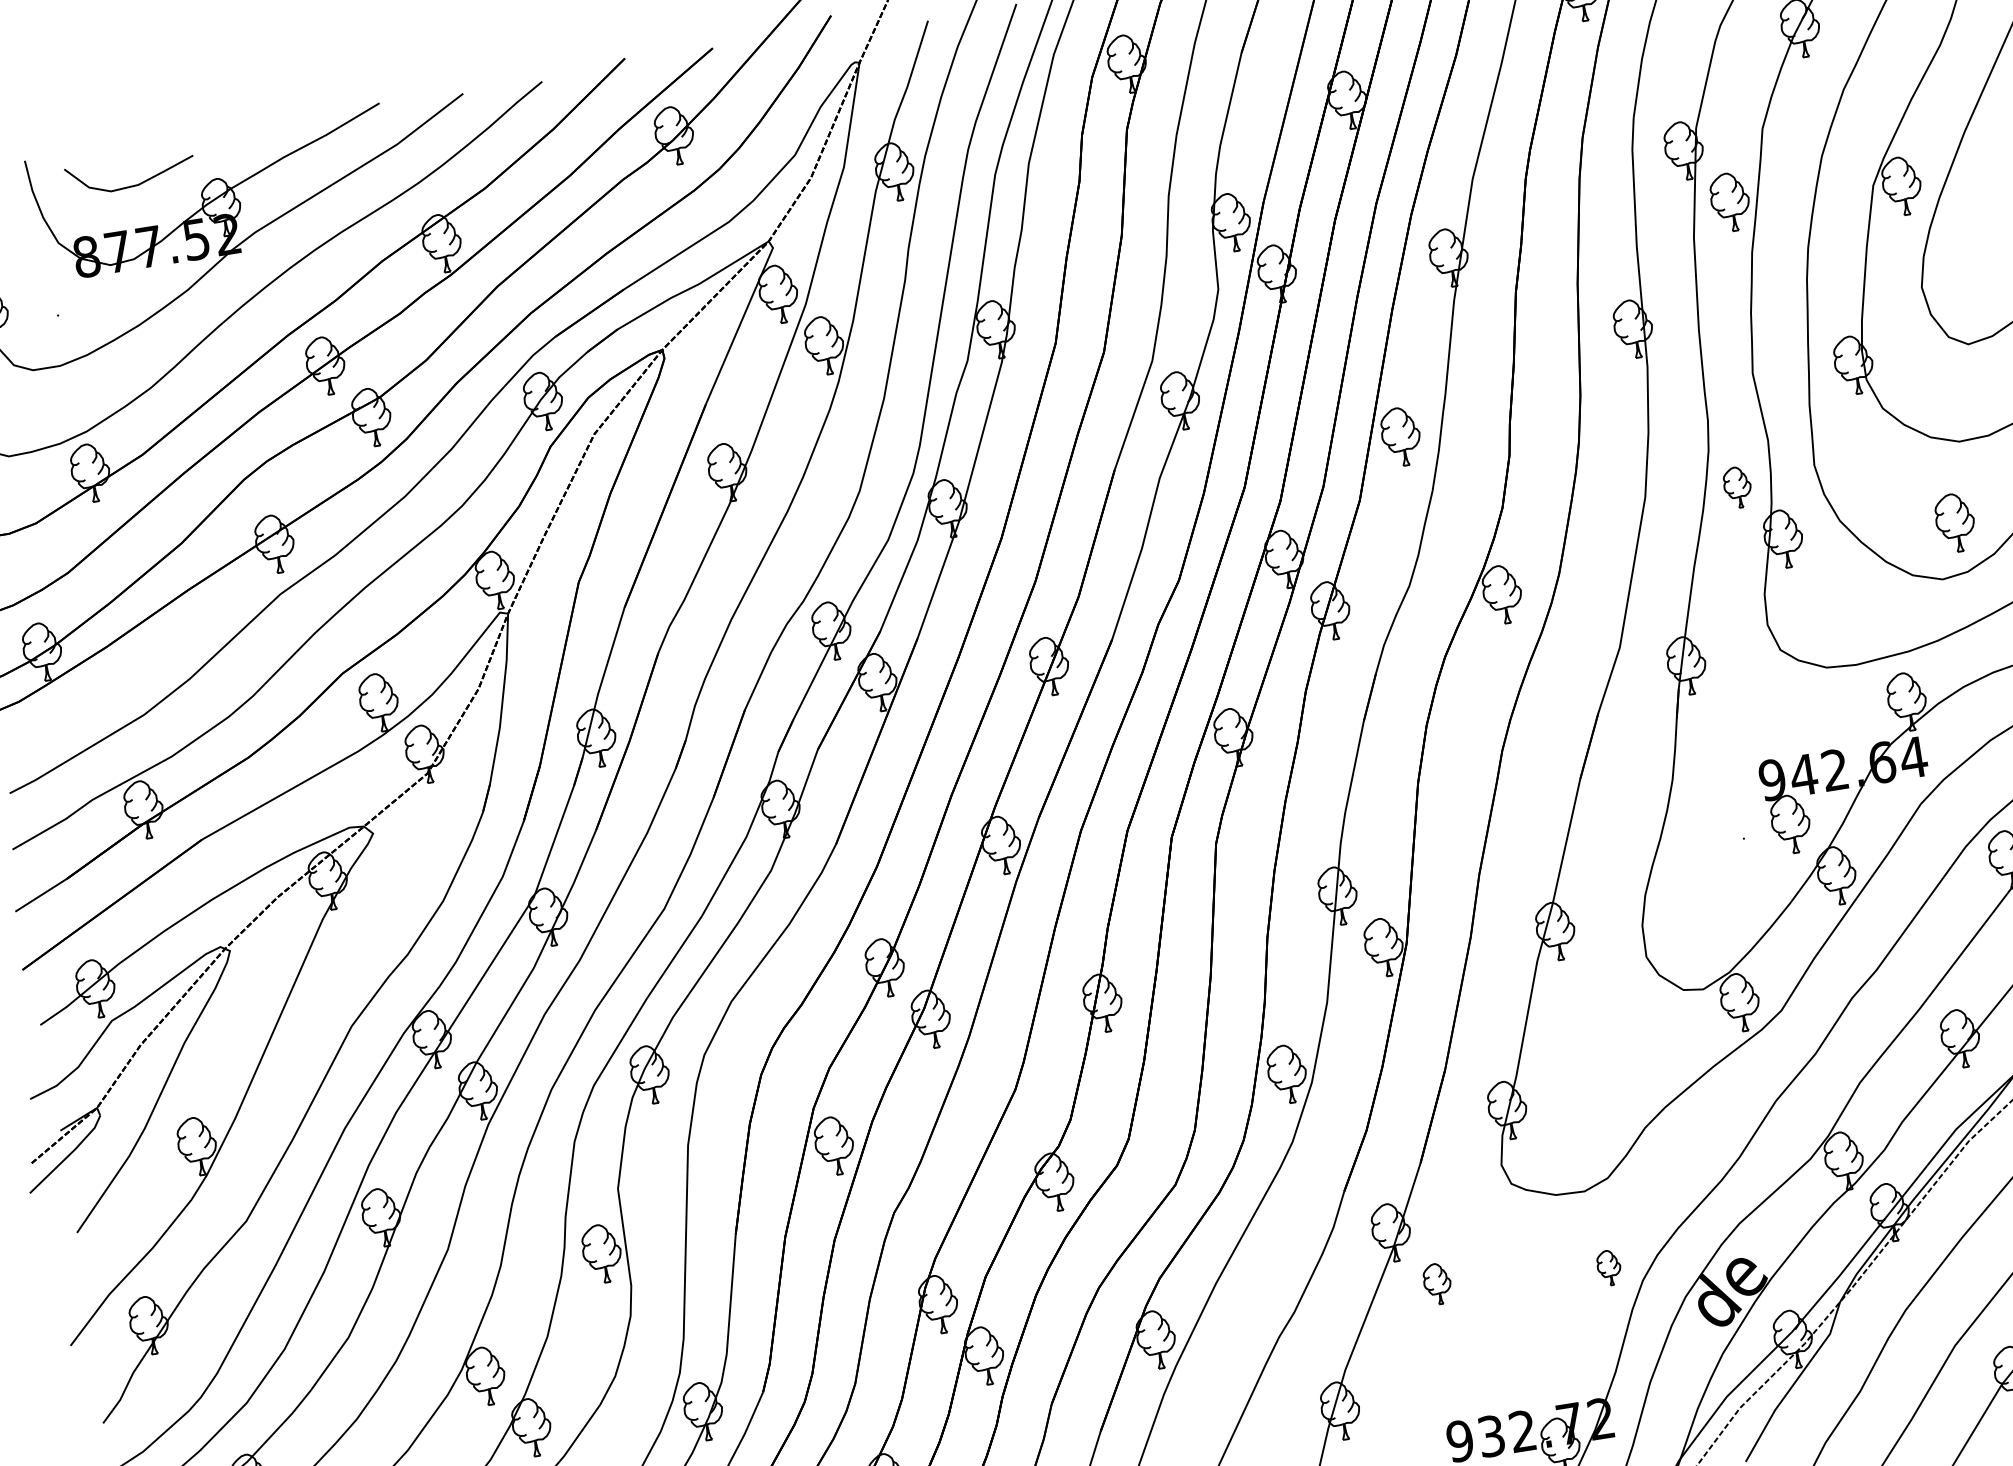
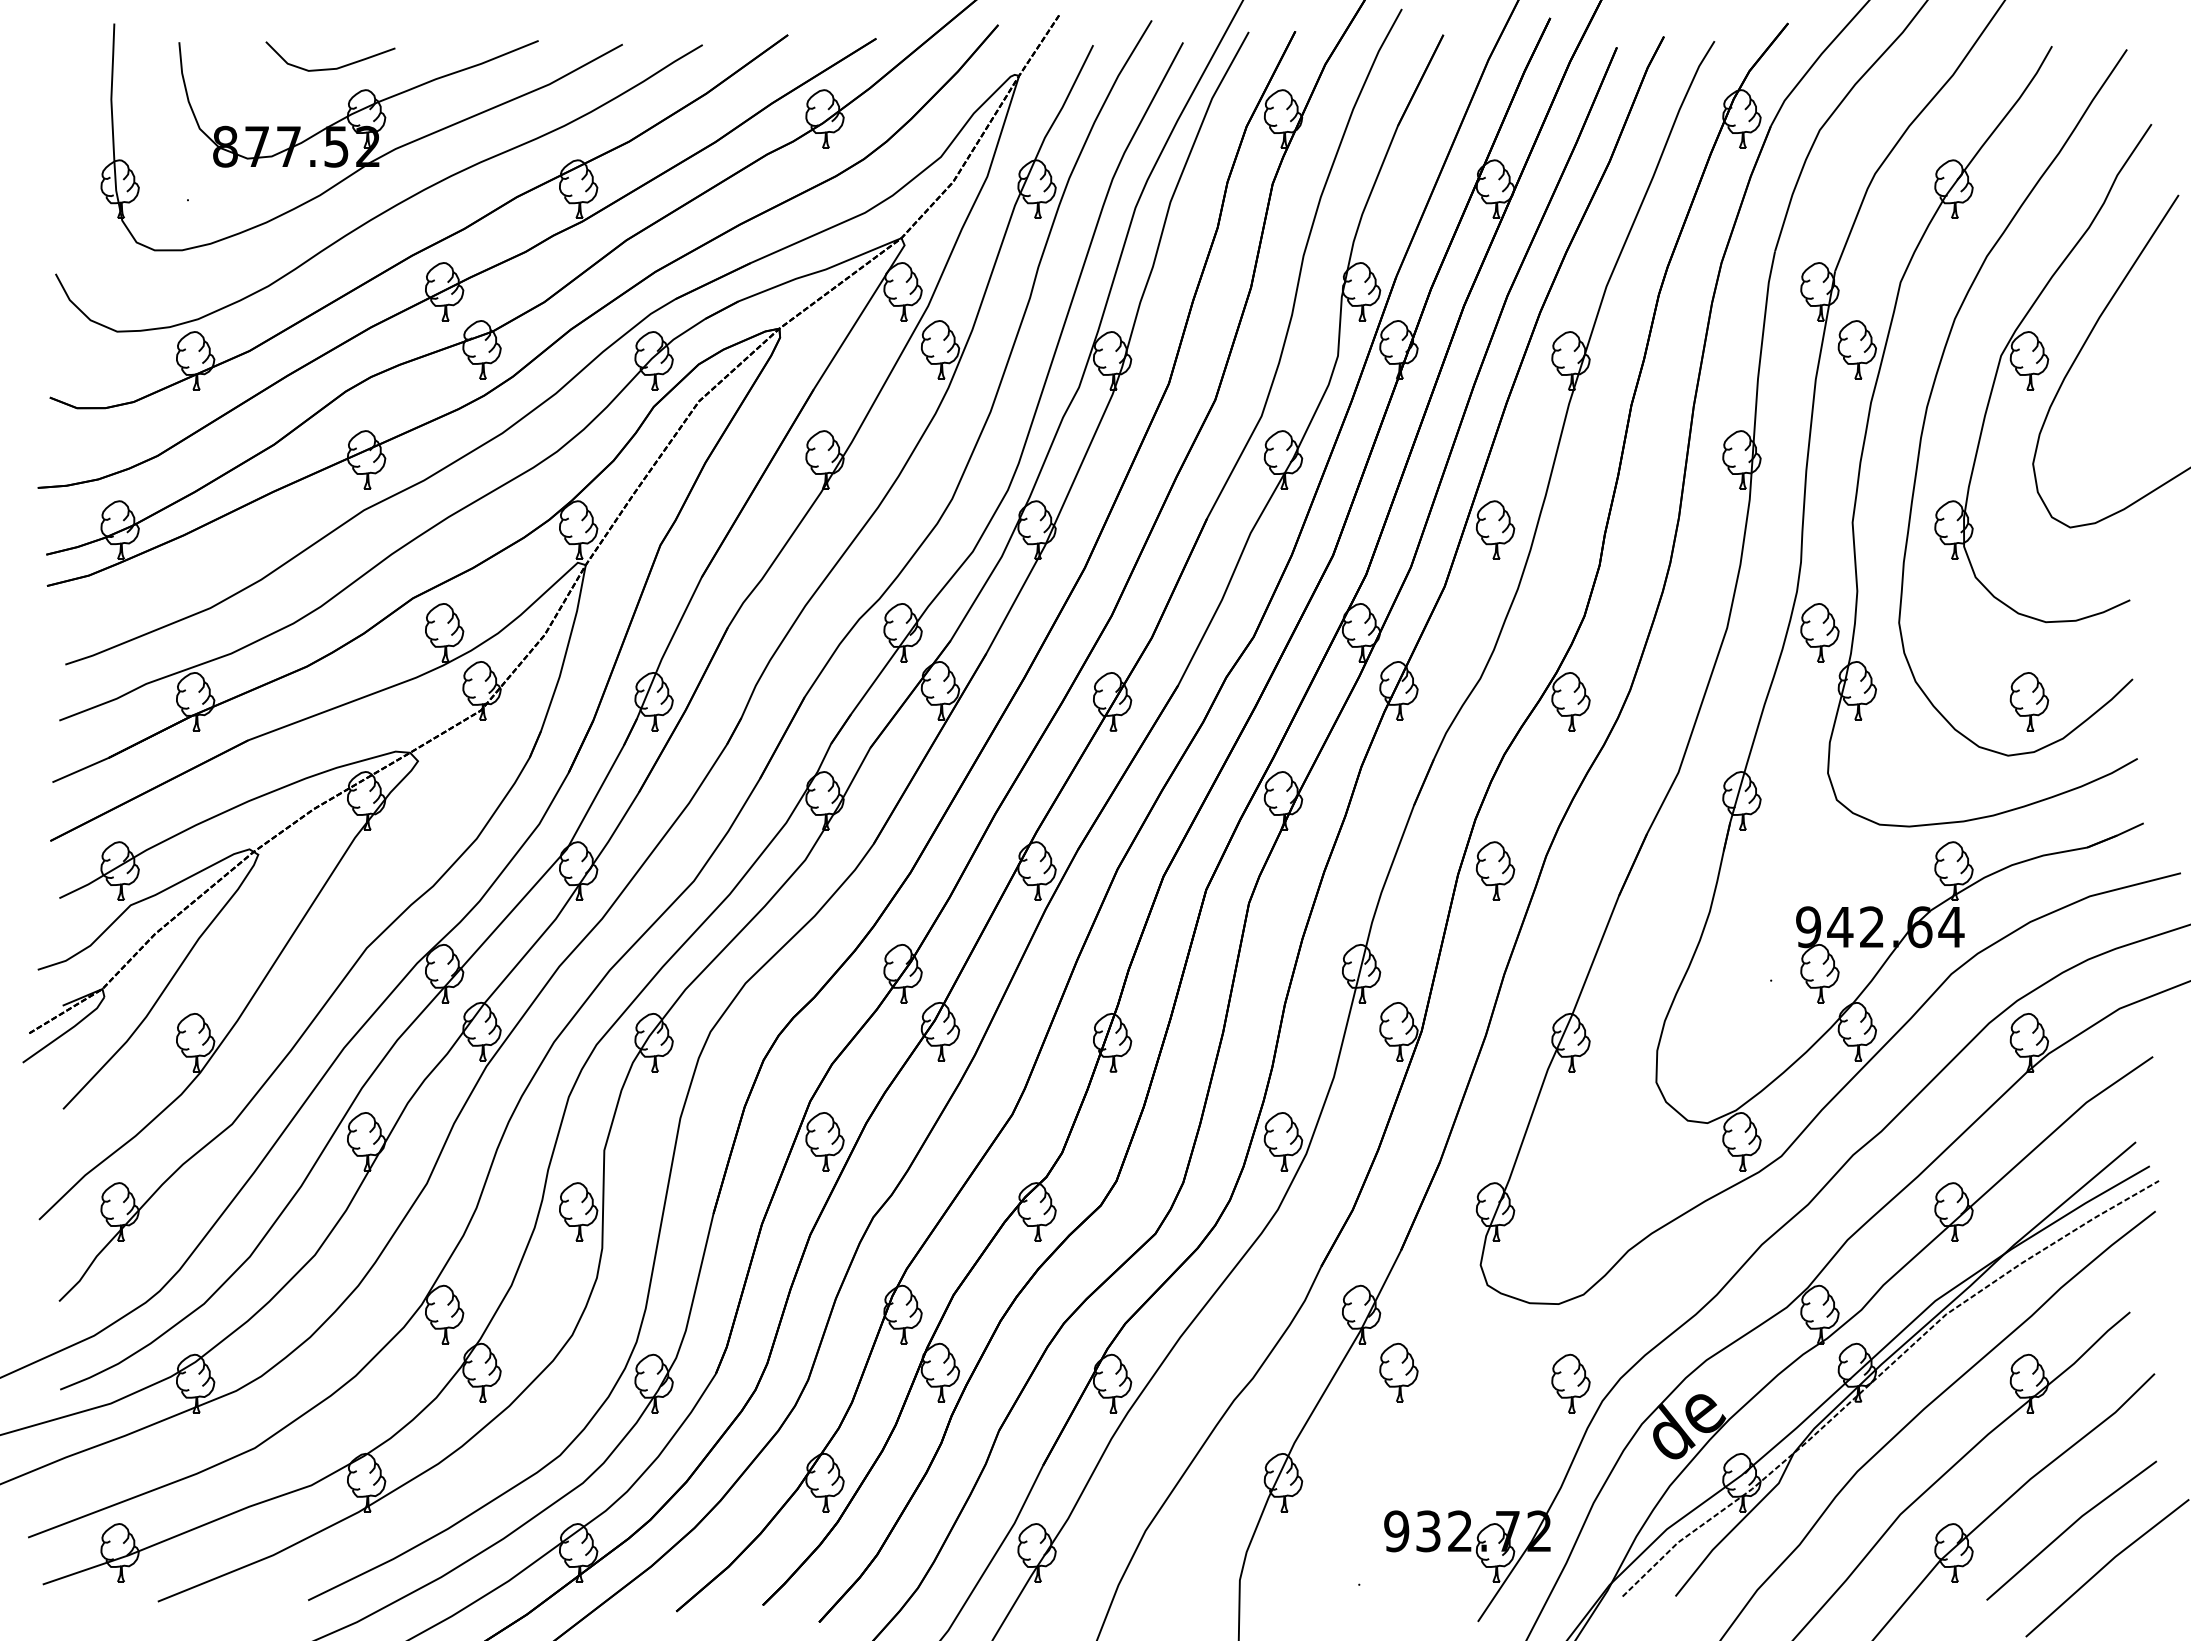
curve: (132, 185) -> (330, 68), moved
part: (1737, 487) -> (1819, 632), size x1.43
part: (1454, 773) -> (1495, 870), added
part: (1608, 1267) -> (1570, 1383), size x1.67
part: (1437, 1284) -> (1398, 1372), size x1.43

